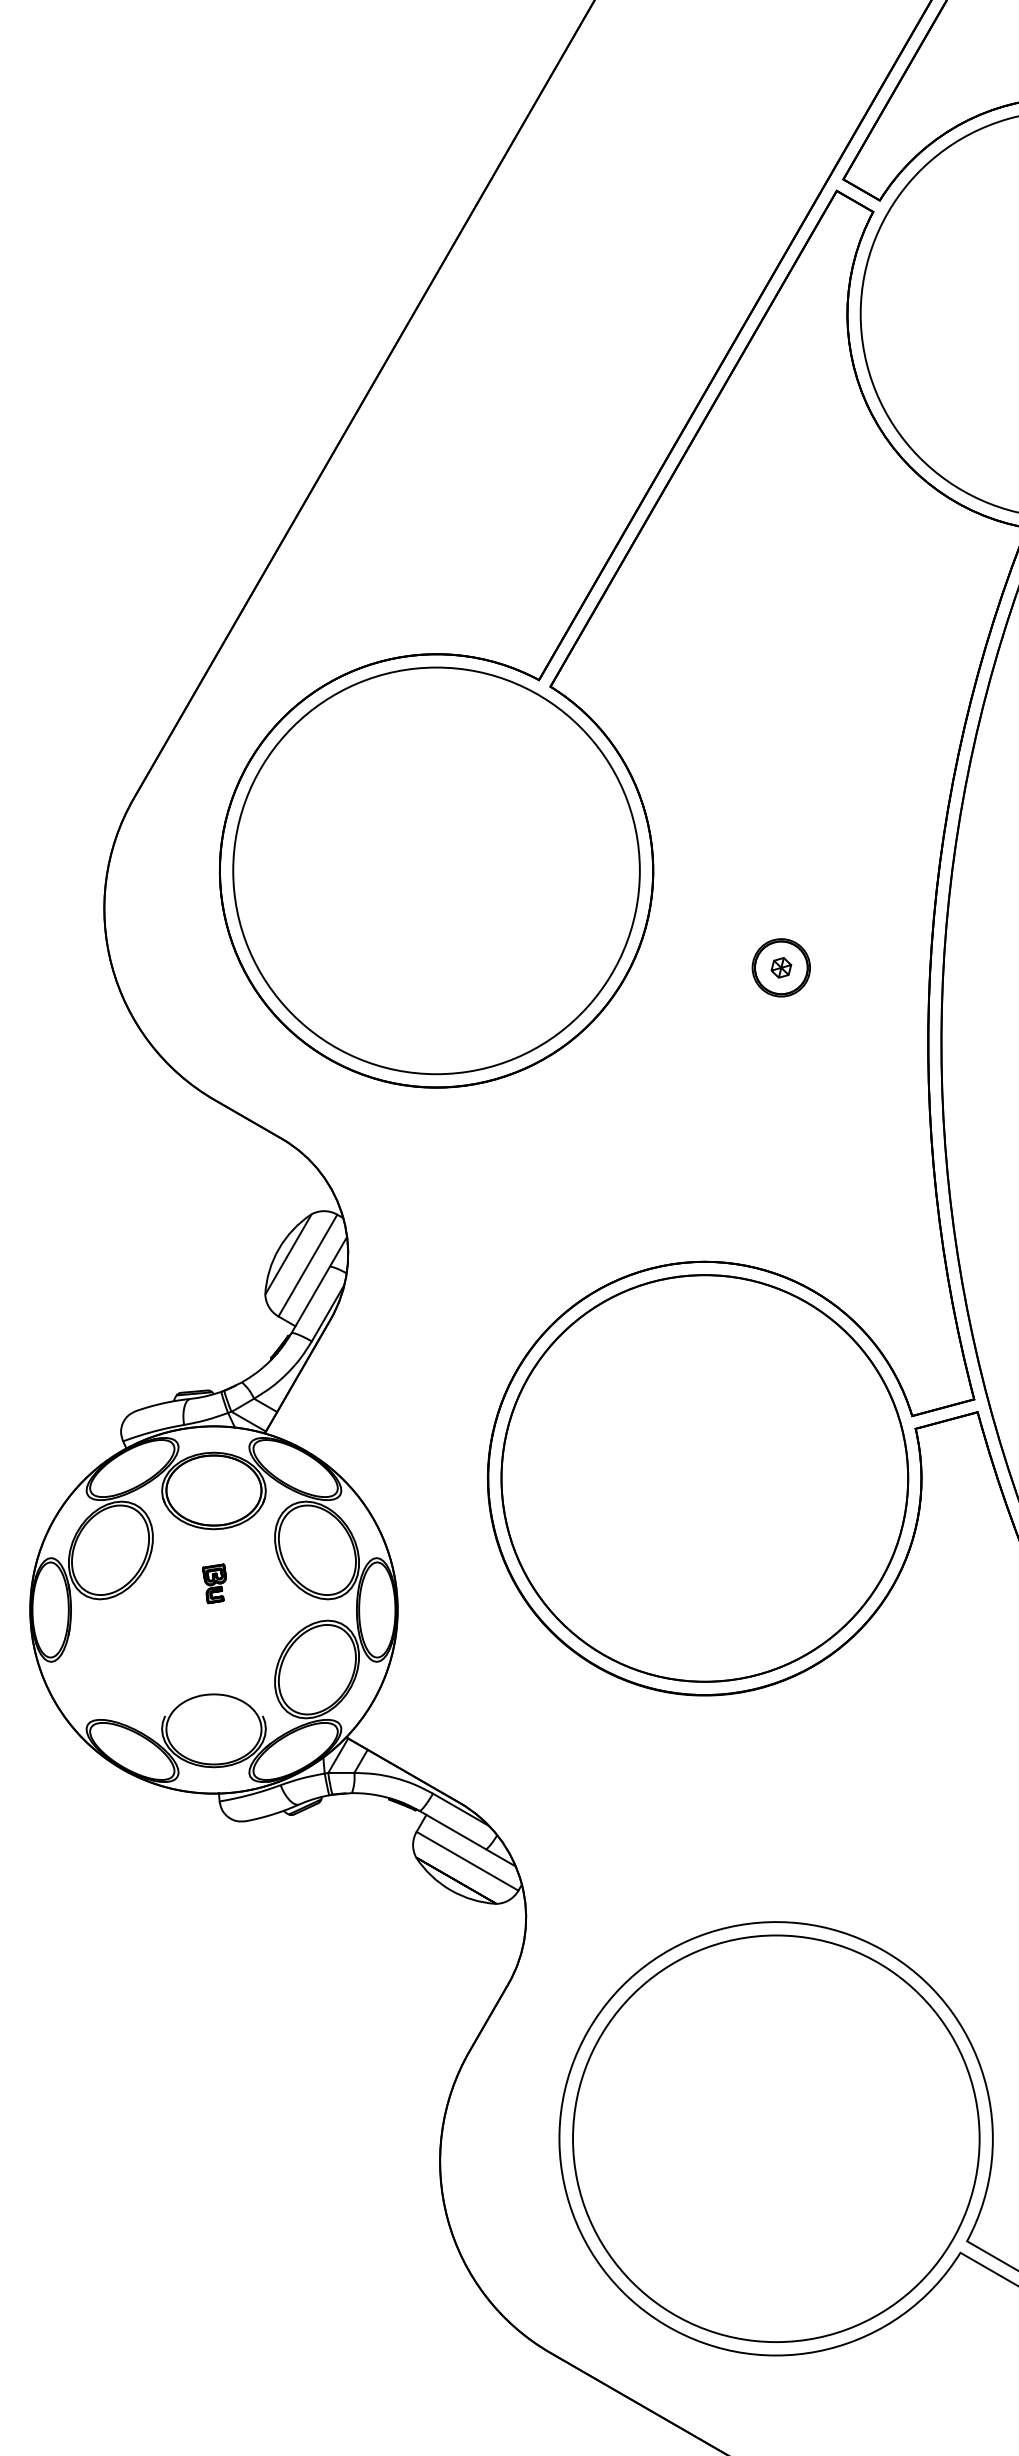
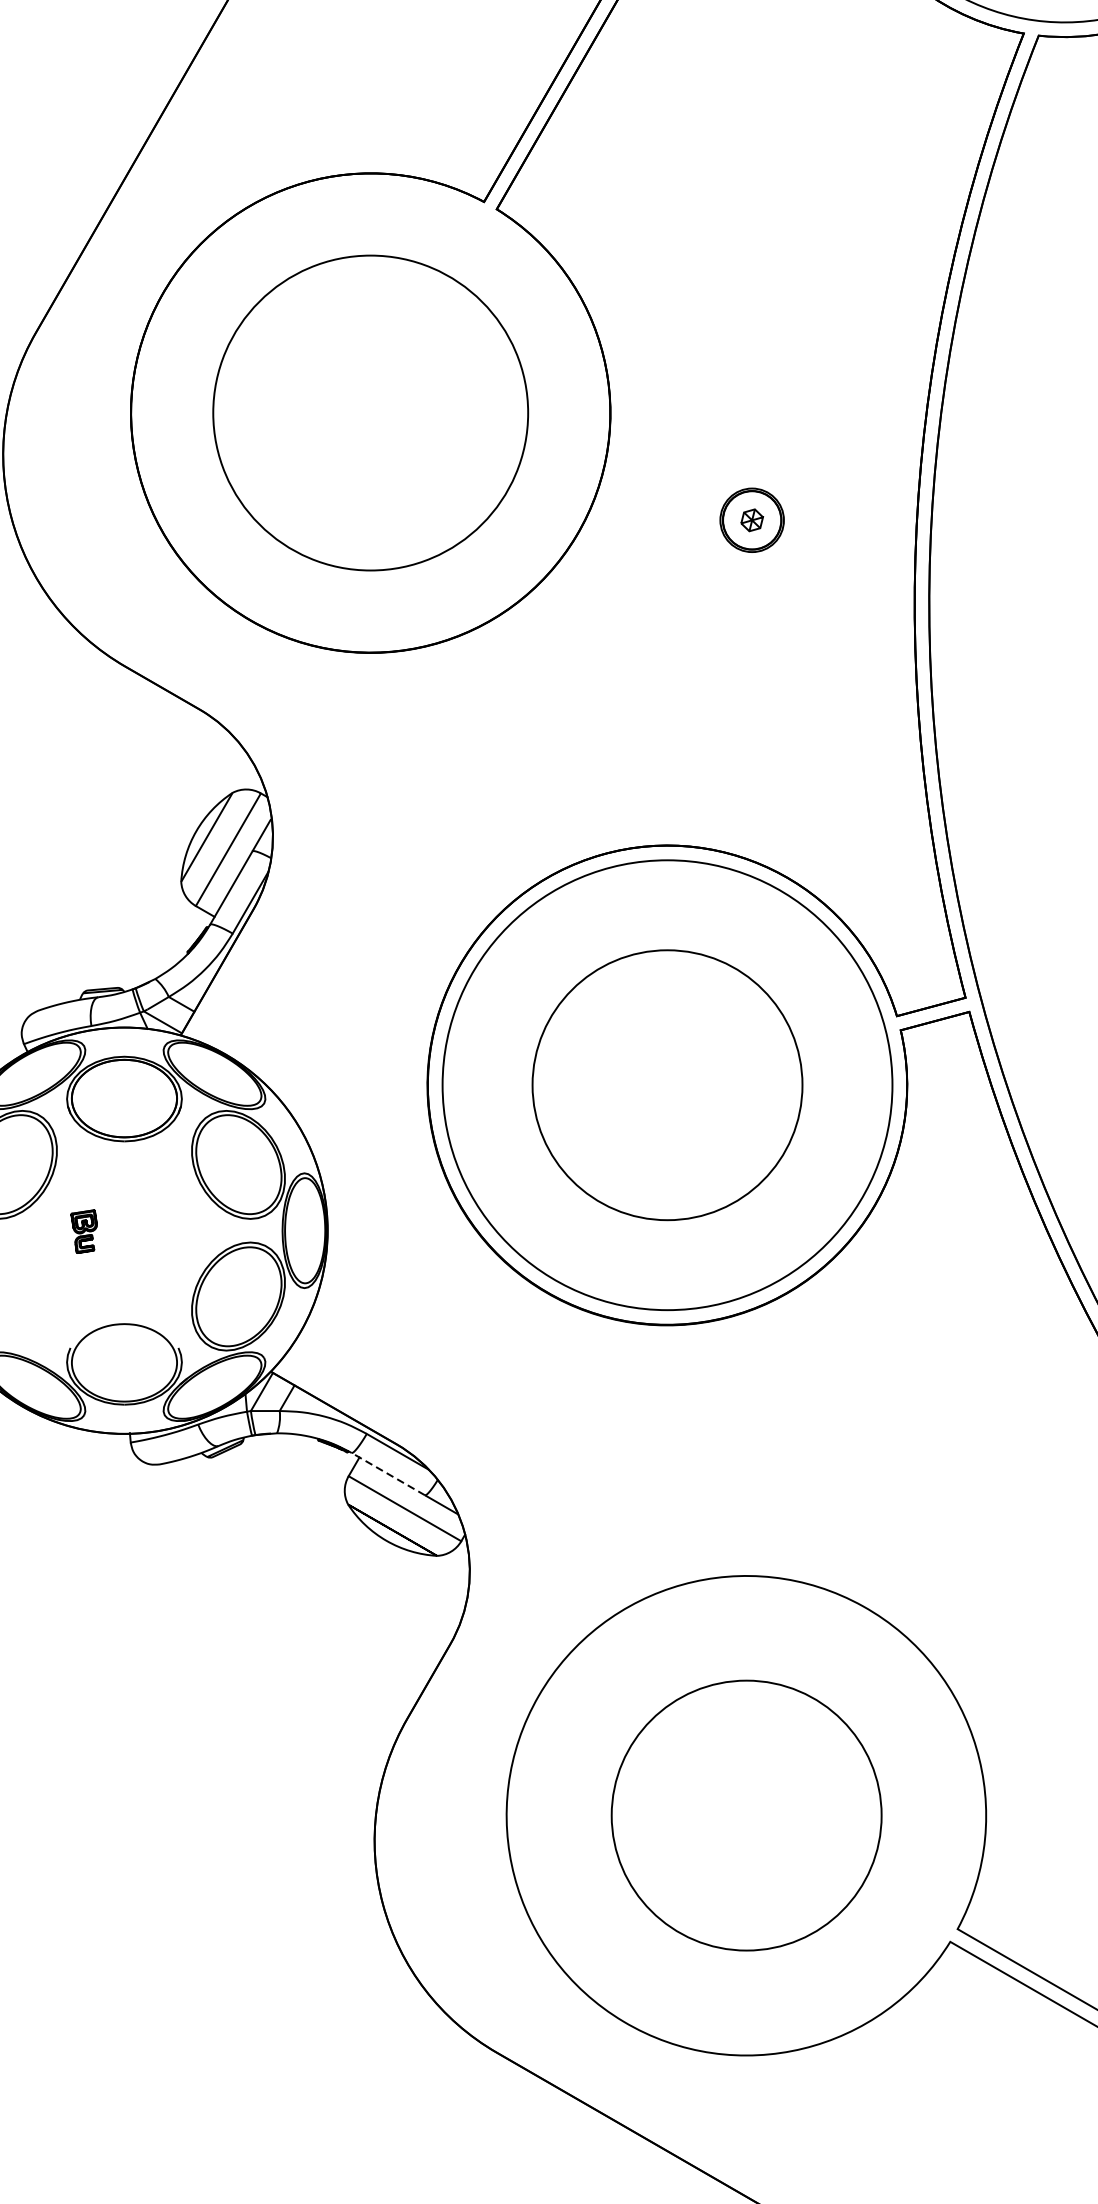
circle: (436, 870) -> (370, 412), size x0.7
circle: (704, 1478) -> (667, 1085), size x0.6
part: (214, 1583) -> (84, 1231), moved
line: (452, 1829) -> (388, 1473), solid -> dashed
circle: (776, 2138) -> (746, 1815), size x0.6

